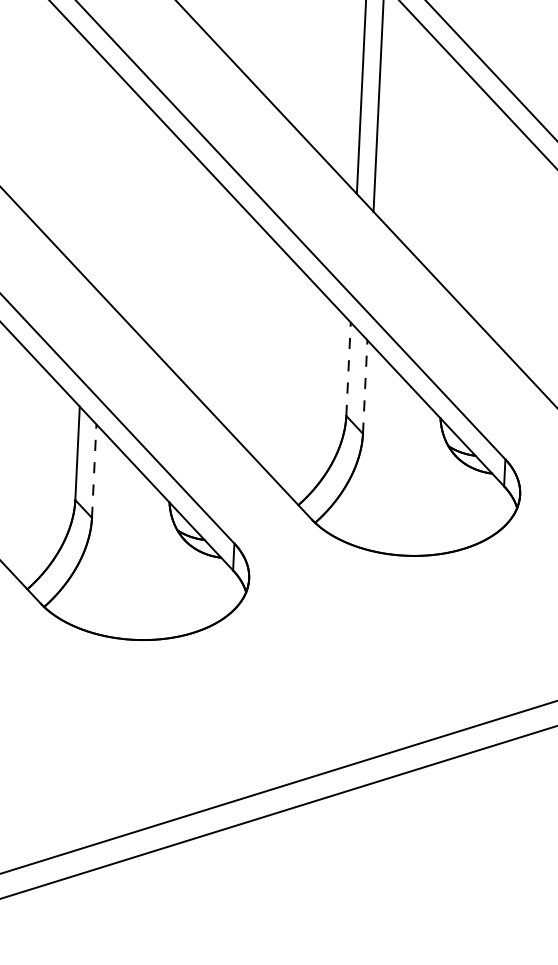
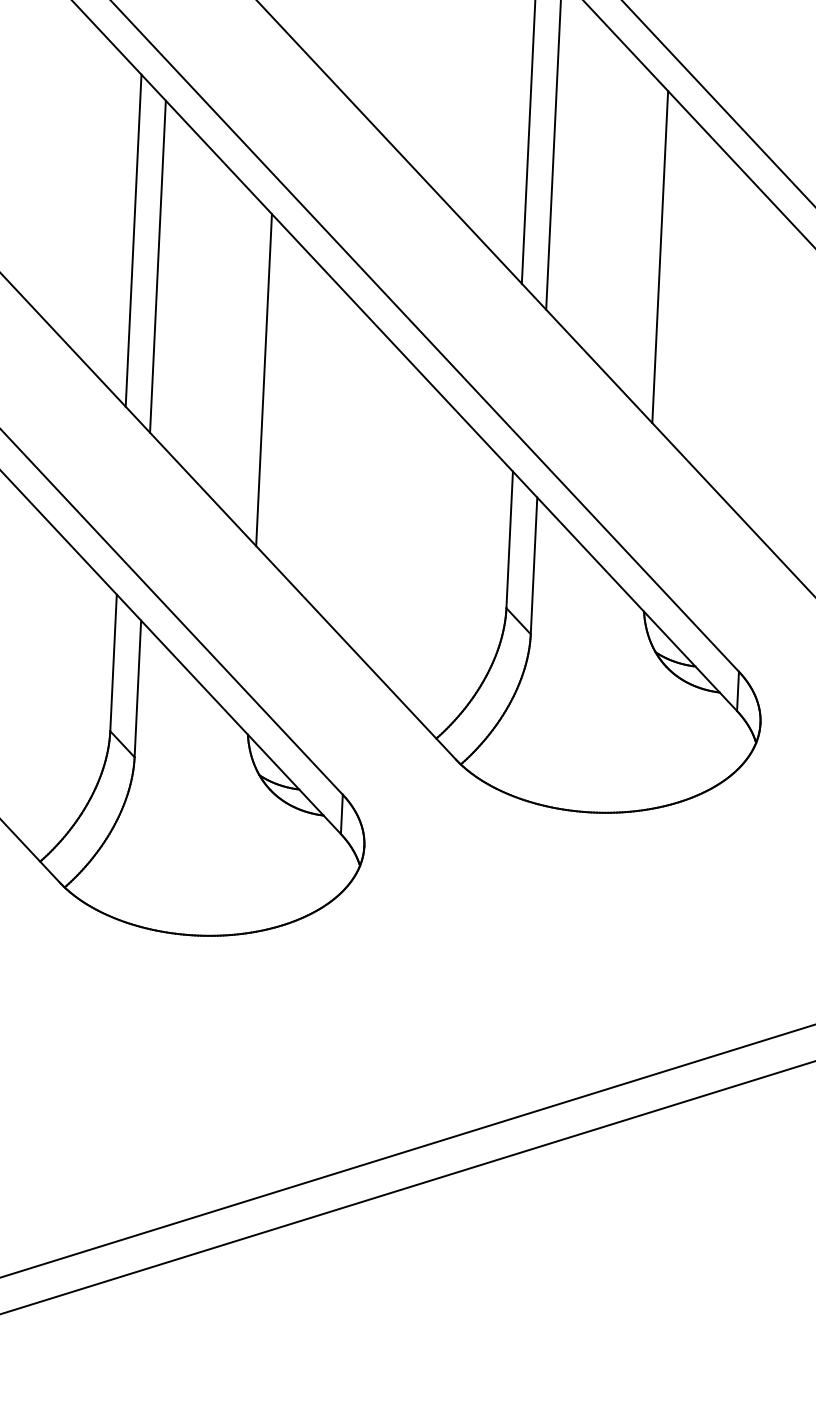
line: (90, 164) -> (132, 240), added
line: (451, 175) -> (660, 256), added
line: (107, 181) -> (157, 265), added
line: (180, 259) -> (264, 379), added
line: (348, 369) -> (509, 540), dashed -> solid
line: (365, 387) -> (534, 566), dashed -> solid
line: (94, 471) -> (138, 689), dashed -> solid

